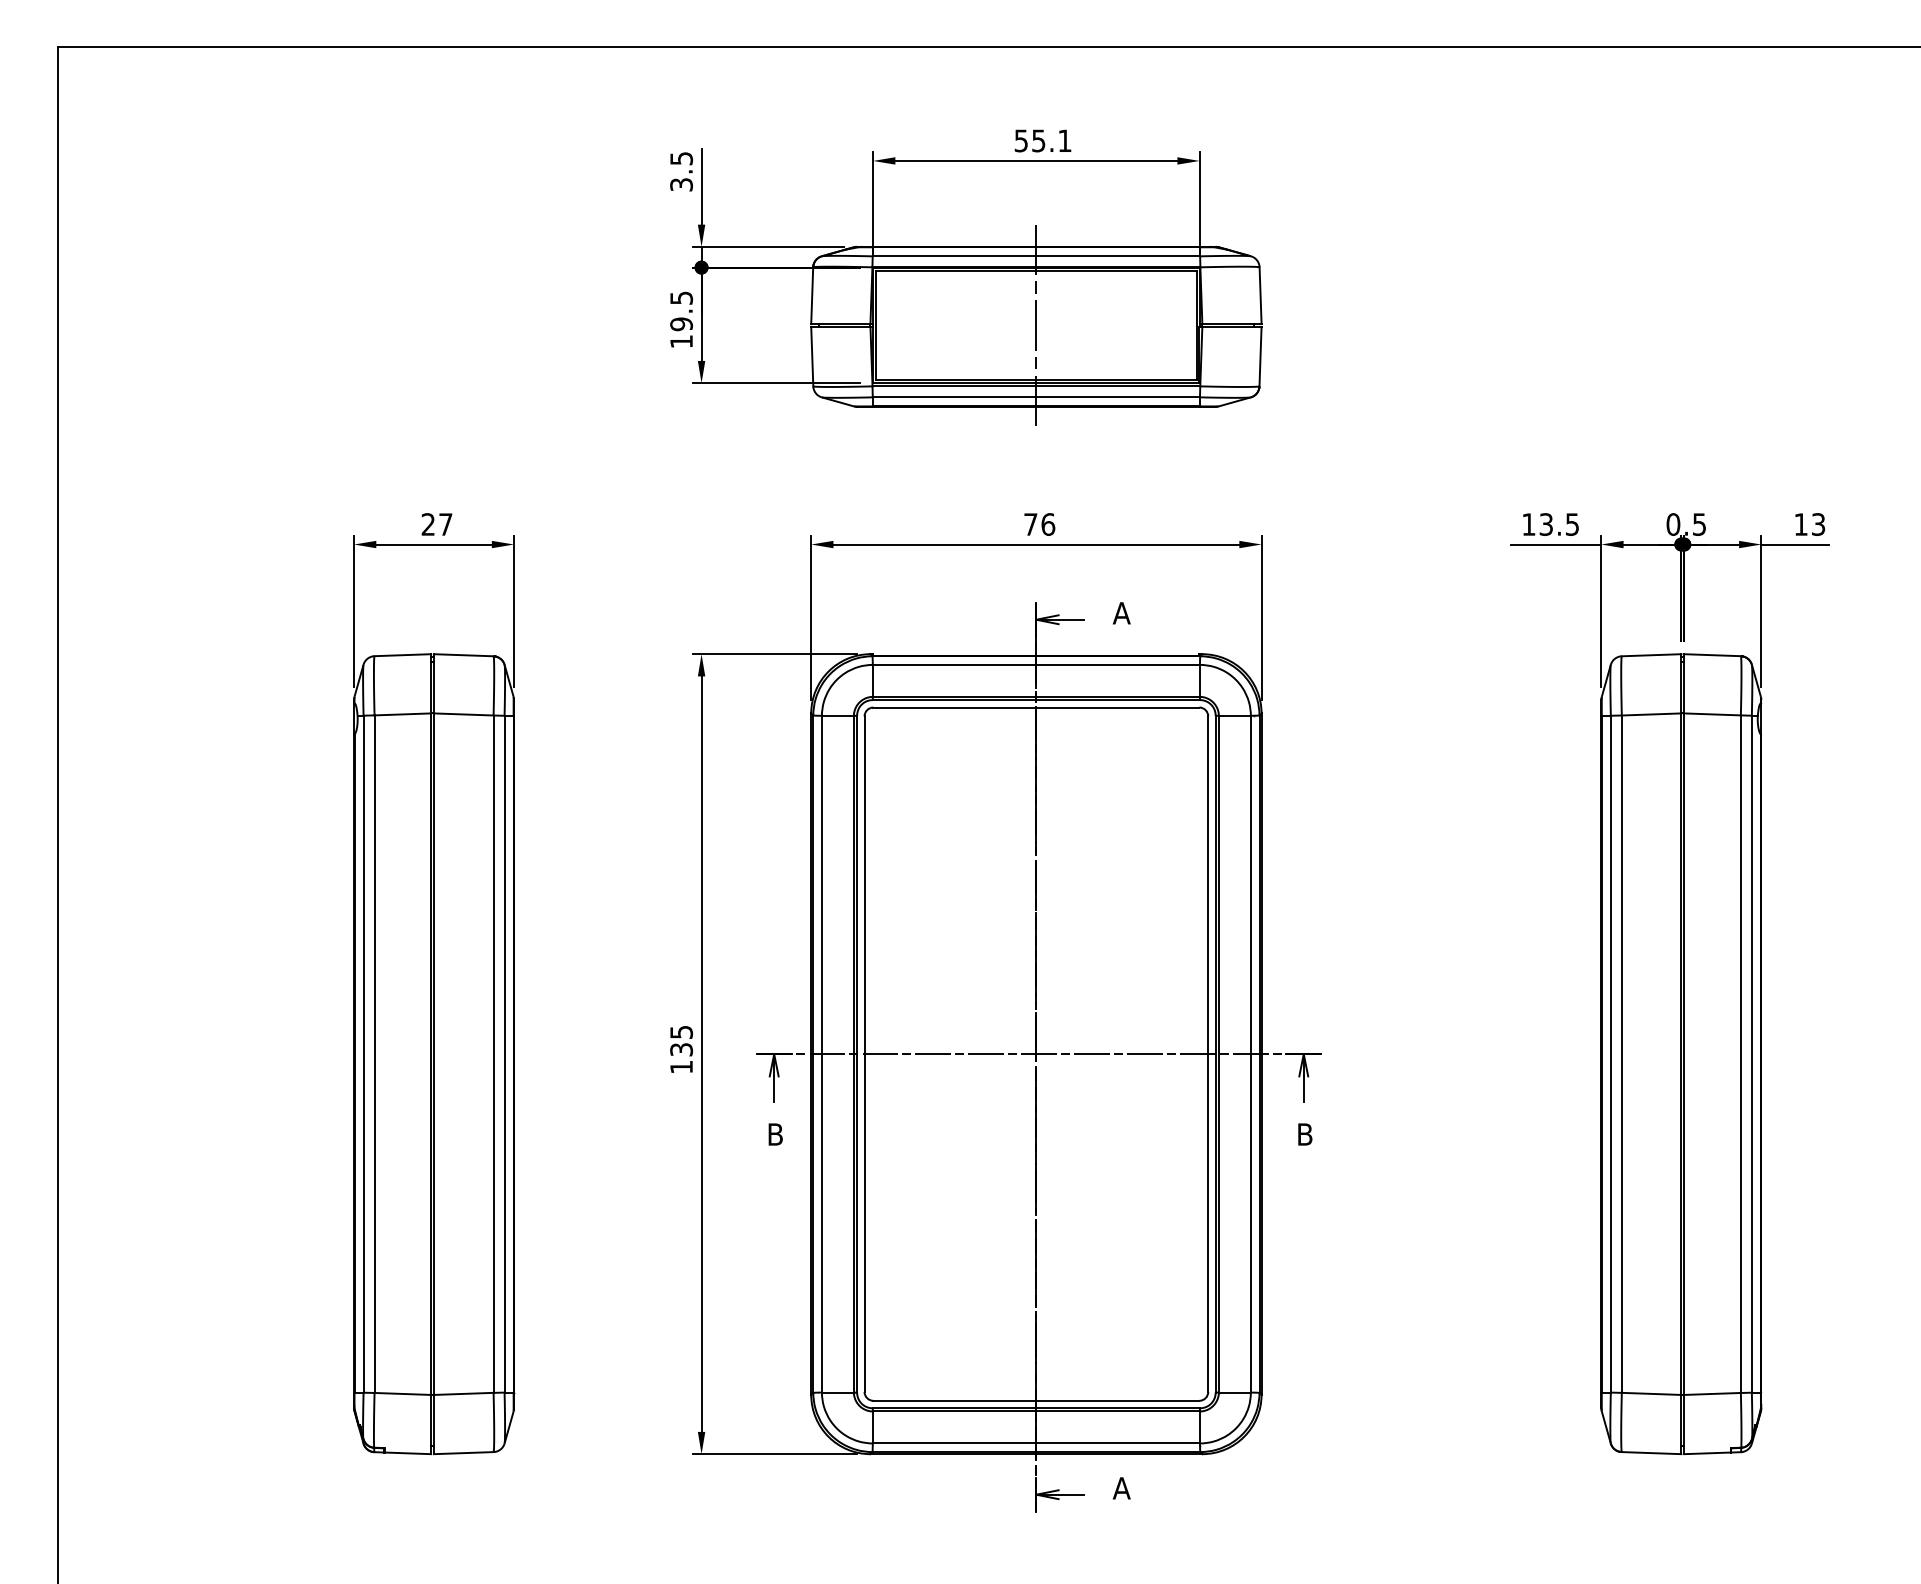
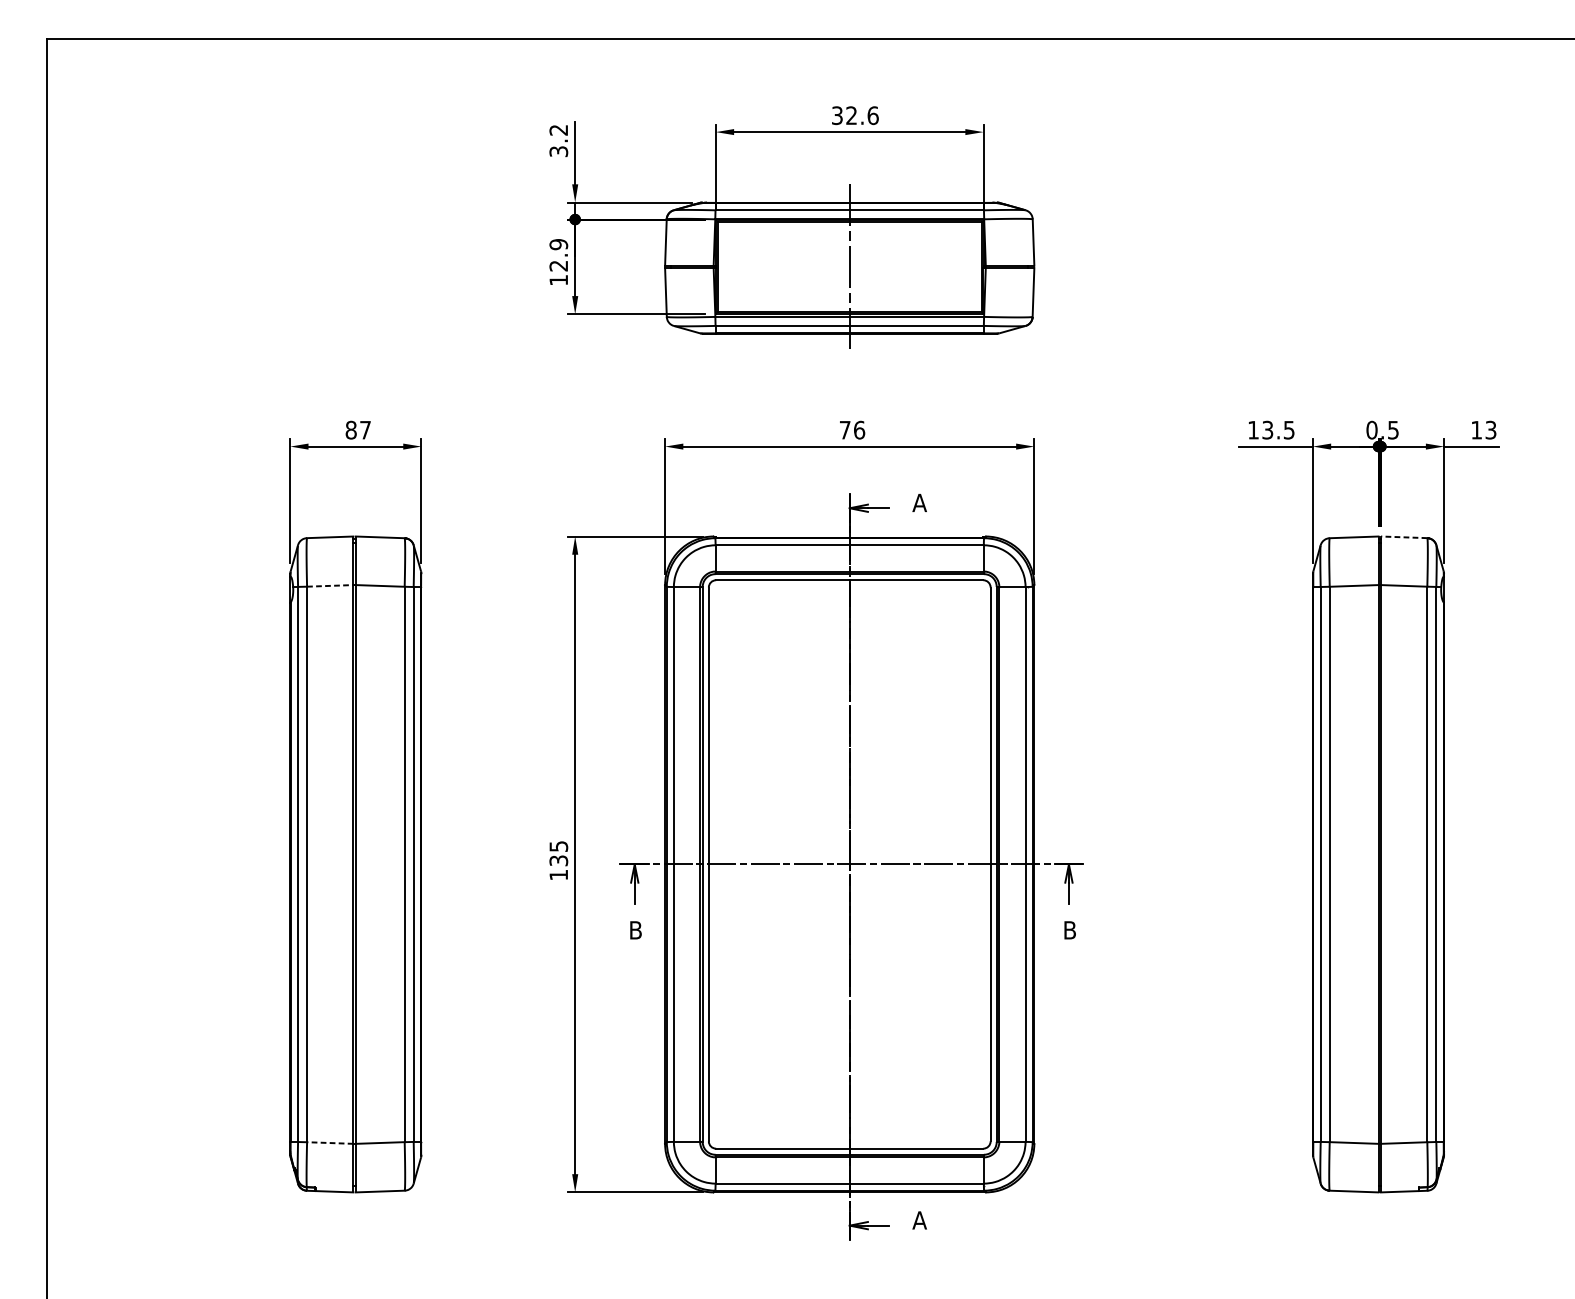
text: (1043, 140) -> (855, 115), 55.1 -> 32.6
text: (681, 158) -> (558, 130), 3.5 -> 3.2
text: (681, 311) -> (558, 255), 19.5 -> 12.9
text: (428, 524) -> (351, 430), 27 -> 87
line: (1712, 655) -> (1404, 537), solid -> dashed
line: (403, 714) -> (330, 585), solid -> dashed
line: (402, 1393) -> (329, 1142), solid -> dashed

